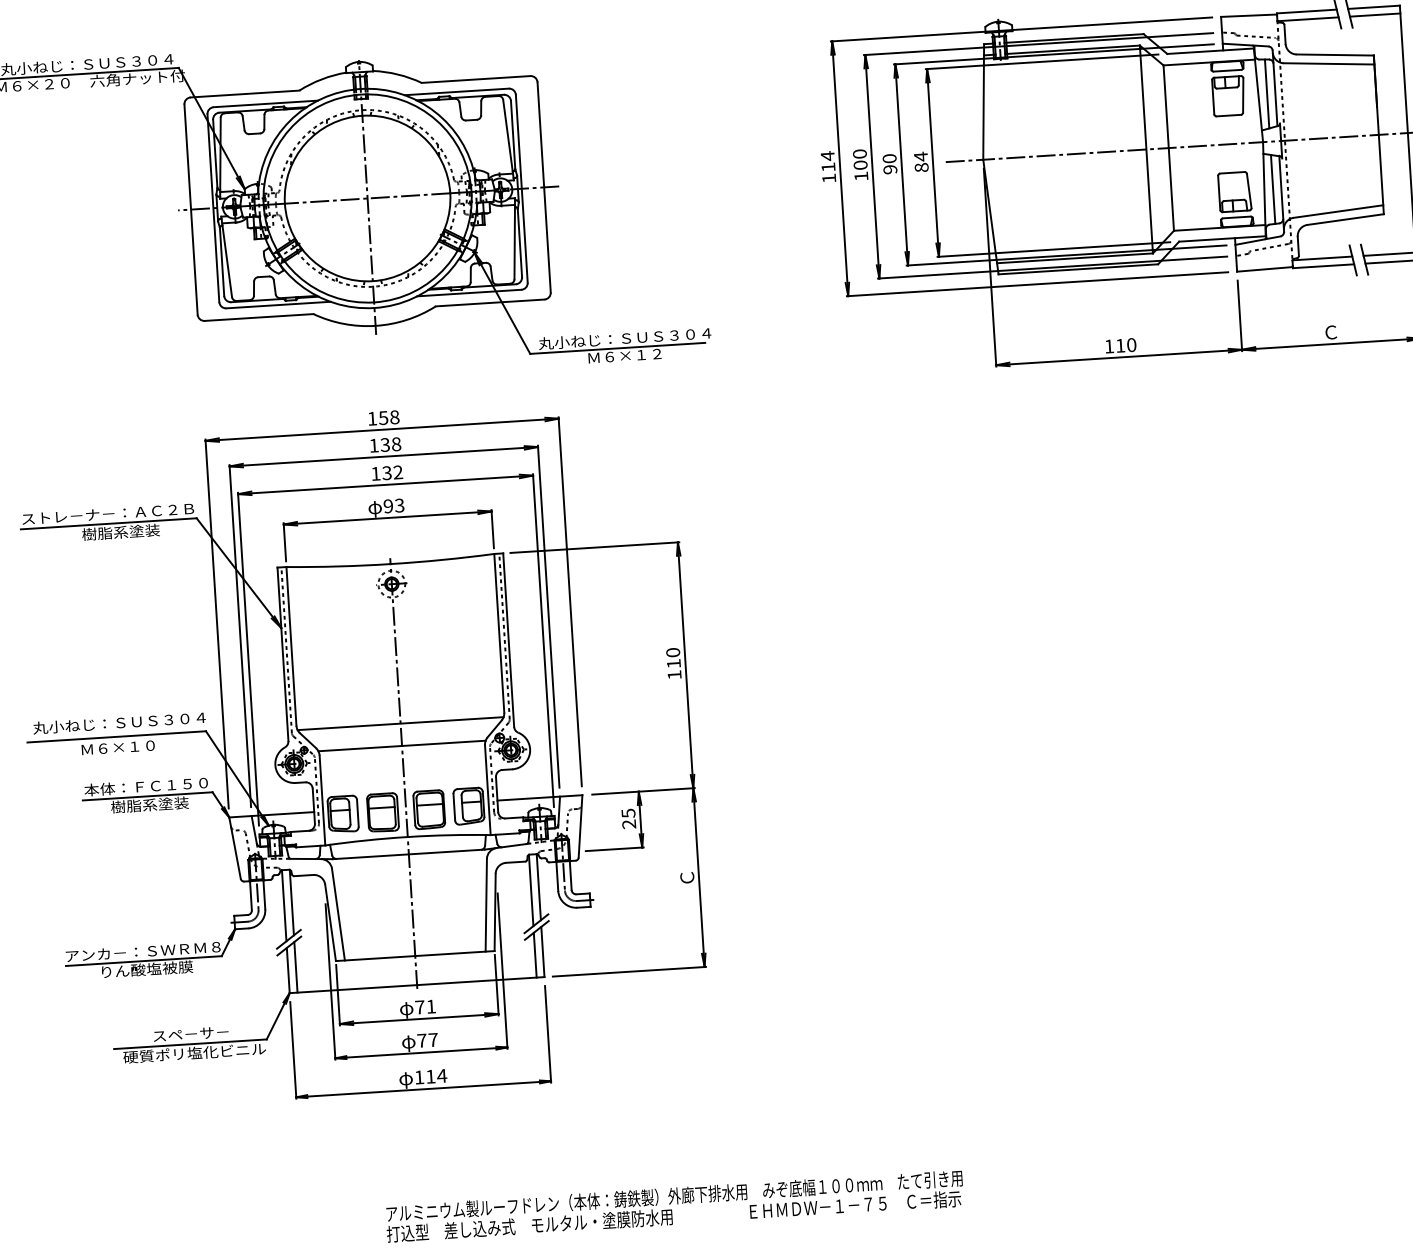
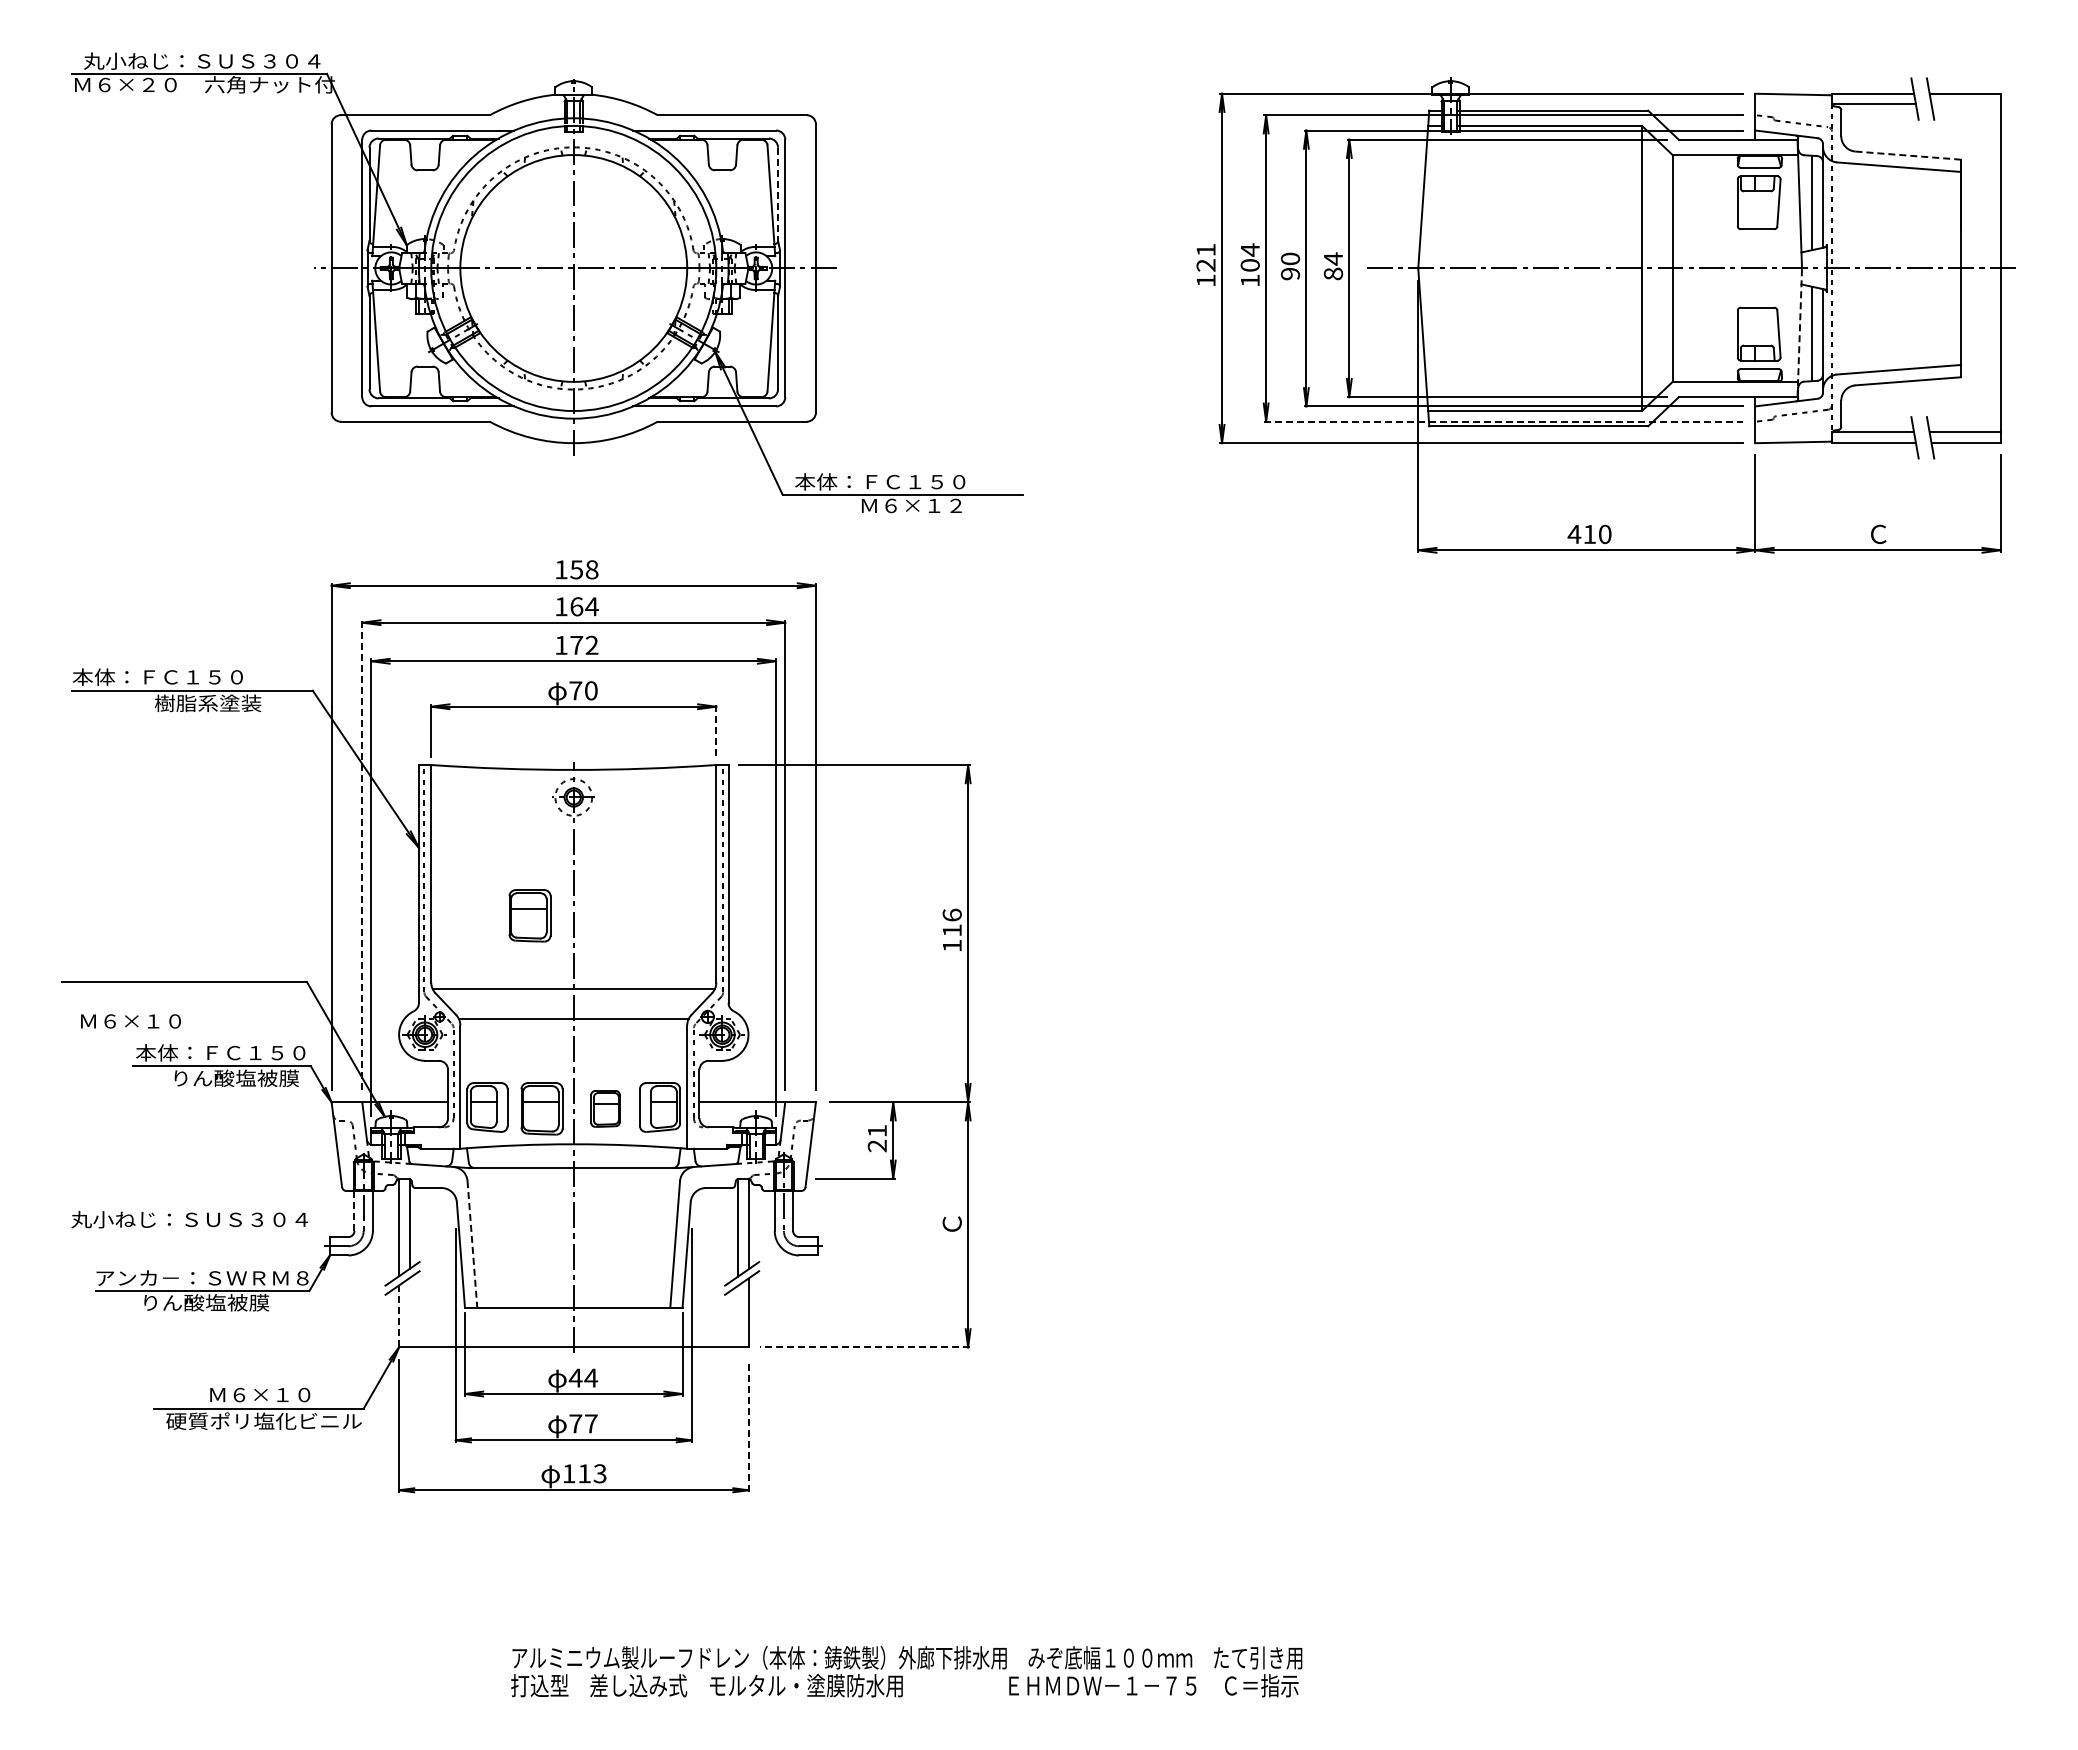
line: (1374, 15) -> (1965, 104), removed
line: (1335, 54) -> (1908, 155), solid -> dashed
line: (513, 135) -> (778, 194), solid -> dashed
text: (859, 154) -> (1249, 250), 100 -> 104
text: (827, 161) -> (1205, 257), 114 -> 121
line: (1264, 188) -> (1799, 332), solid -> dashed
line: (1053, 267) -> (1504, 421), solid -> dashed
text: (625, 338) -> (913, 481), 丸小ねじ：ＳＵＳ３０４ -> 本体：ＦＣ１５０
text: (1109, 346) -> (1574, 534), 110 -> 410
text: (390, 444) -> (584, 606), 138 -> 164
text: (386, 472) -> (576, 644), 132 -> 172
text: (394, 505) -> (583, 690), 93 -> 70
text: (106, 513) -> (190, 676), ストレ－ナ－：ＡＣ２Ｂ -> 本体：ＦＣ１５０
line: (492, 529) -> (716, 731), solid -> dashed
line: (240, 636) -> (362, 855), solid -> dashed
text: (672, 652) -> (951, 914), 110 -> 116
part: (364, 672) -> (529, 915), added
text: (119, 722) -> (189, 1219), moved
text: (117, 747) -> (130, 1021), moved
text: (157, 804) -> (234, 1078), 樹脂系塗装 -> りん酸塩被膜
part: (429, 809) -> (605, 1108), size x0.7
text: (628, 813) -> (877, 1131), 25 -> 21
line: (250, 896) -> (354, 1211), solid -> dashed
line: (338, 914) -> (472, 1244), solid -> dashed
line: (535, 955) -> (737, 1316), removed
line: (295, 967) -> (409, 1312), removed
line: (288, 970) -> (399, 1316), solid -> dashed
line: (629, 971) -> (864, 1347), solid -> dashed
text: (425, 1006) -> (583, 1377), 71 -> 44
text: (190, 1033) -> (260, 1394), スペ－サ－ -> Ｍ６×１０
line: (548, 1034) -> (748, 1425), solid -> dashed
text: (442, 1075) -> (600, 1473), 114 -> 113

